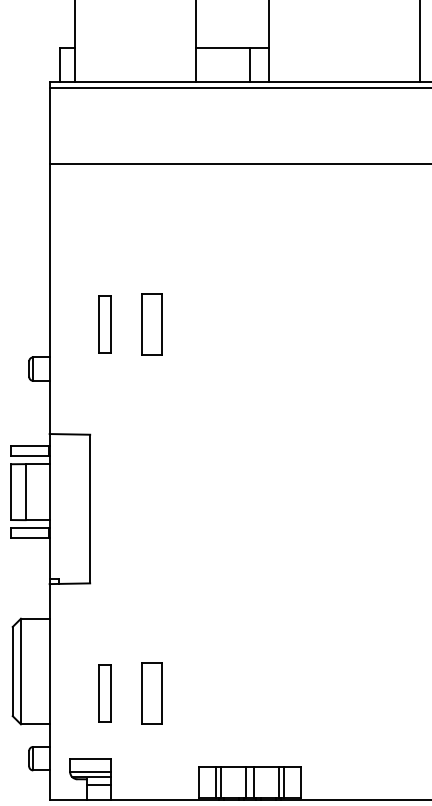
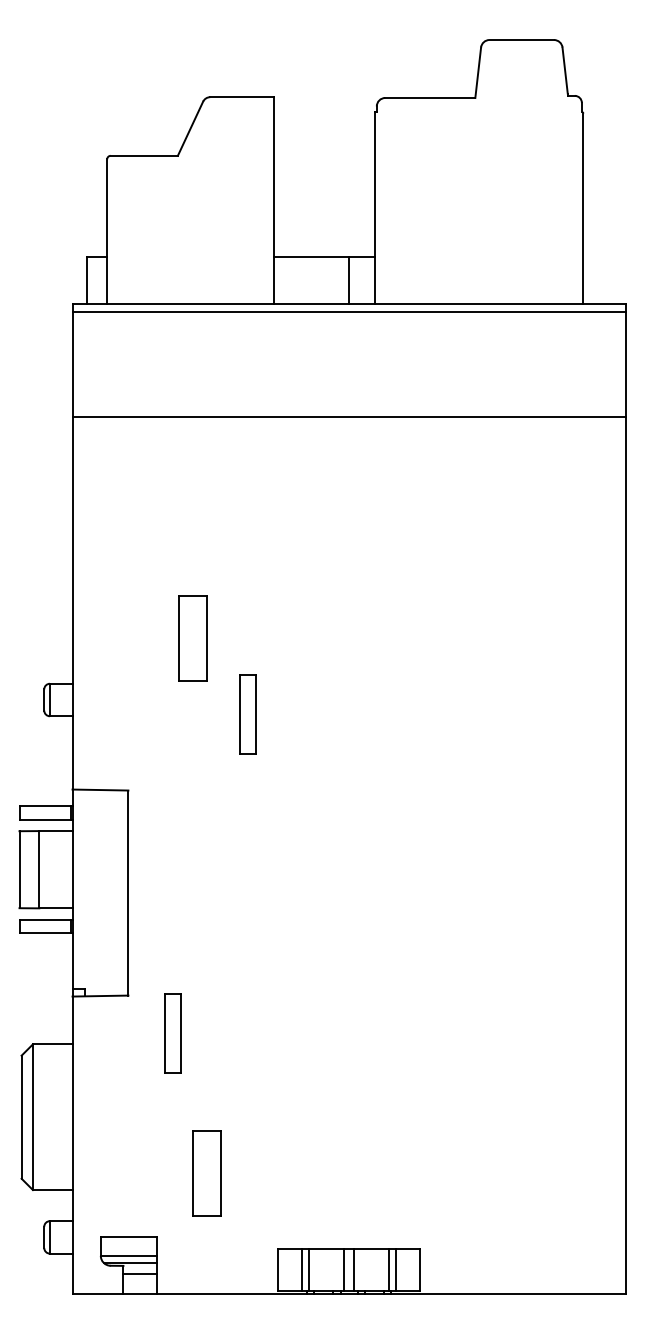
part: (104, 324) -> (247, 714), moved
part: (151, 324) -> (192, 638), moved
part: (104, 693) -> (172, 1033), moved
part: (151, 693) -> (206, 1173), moved

